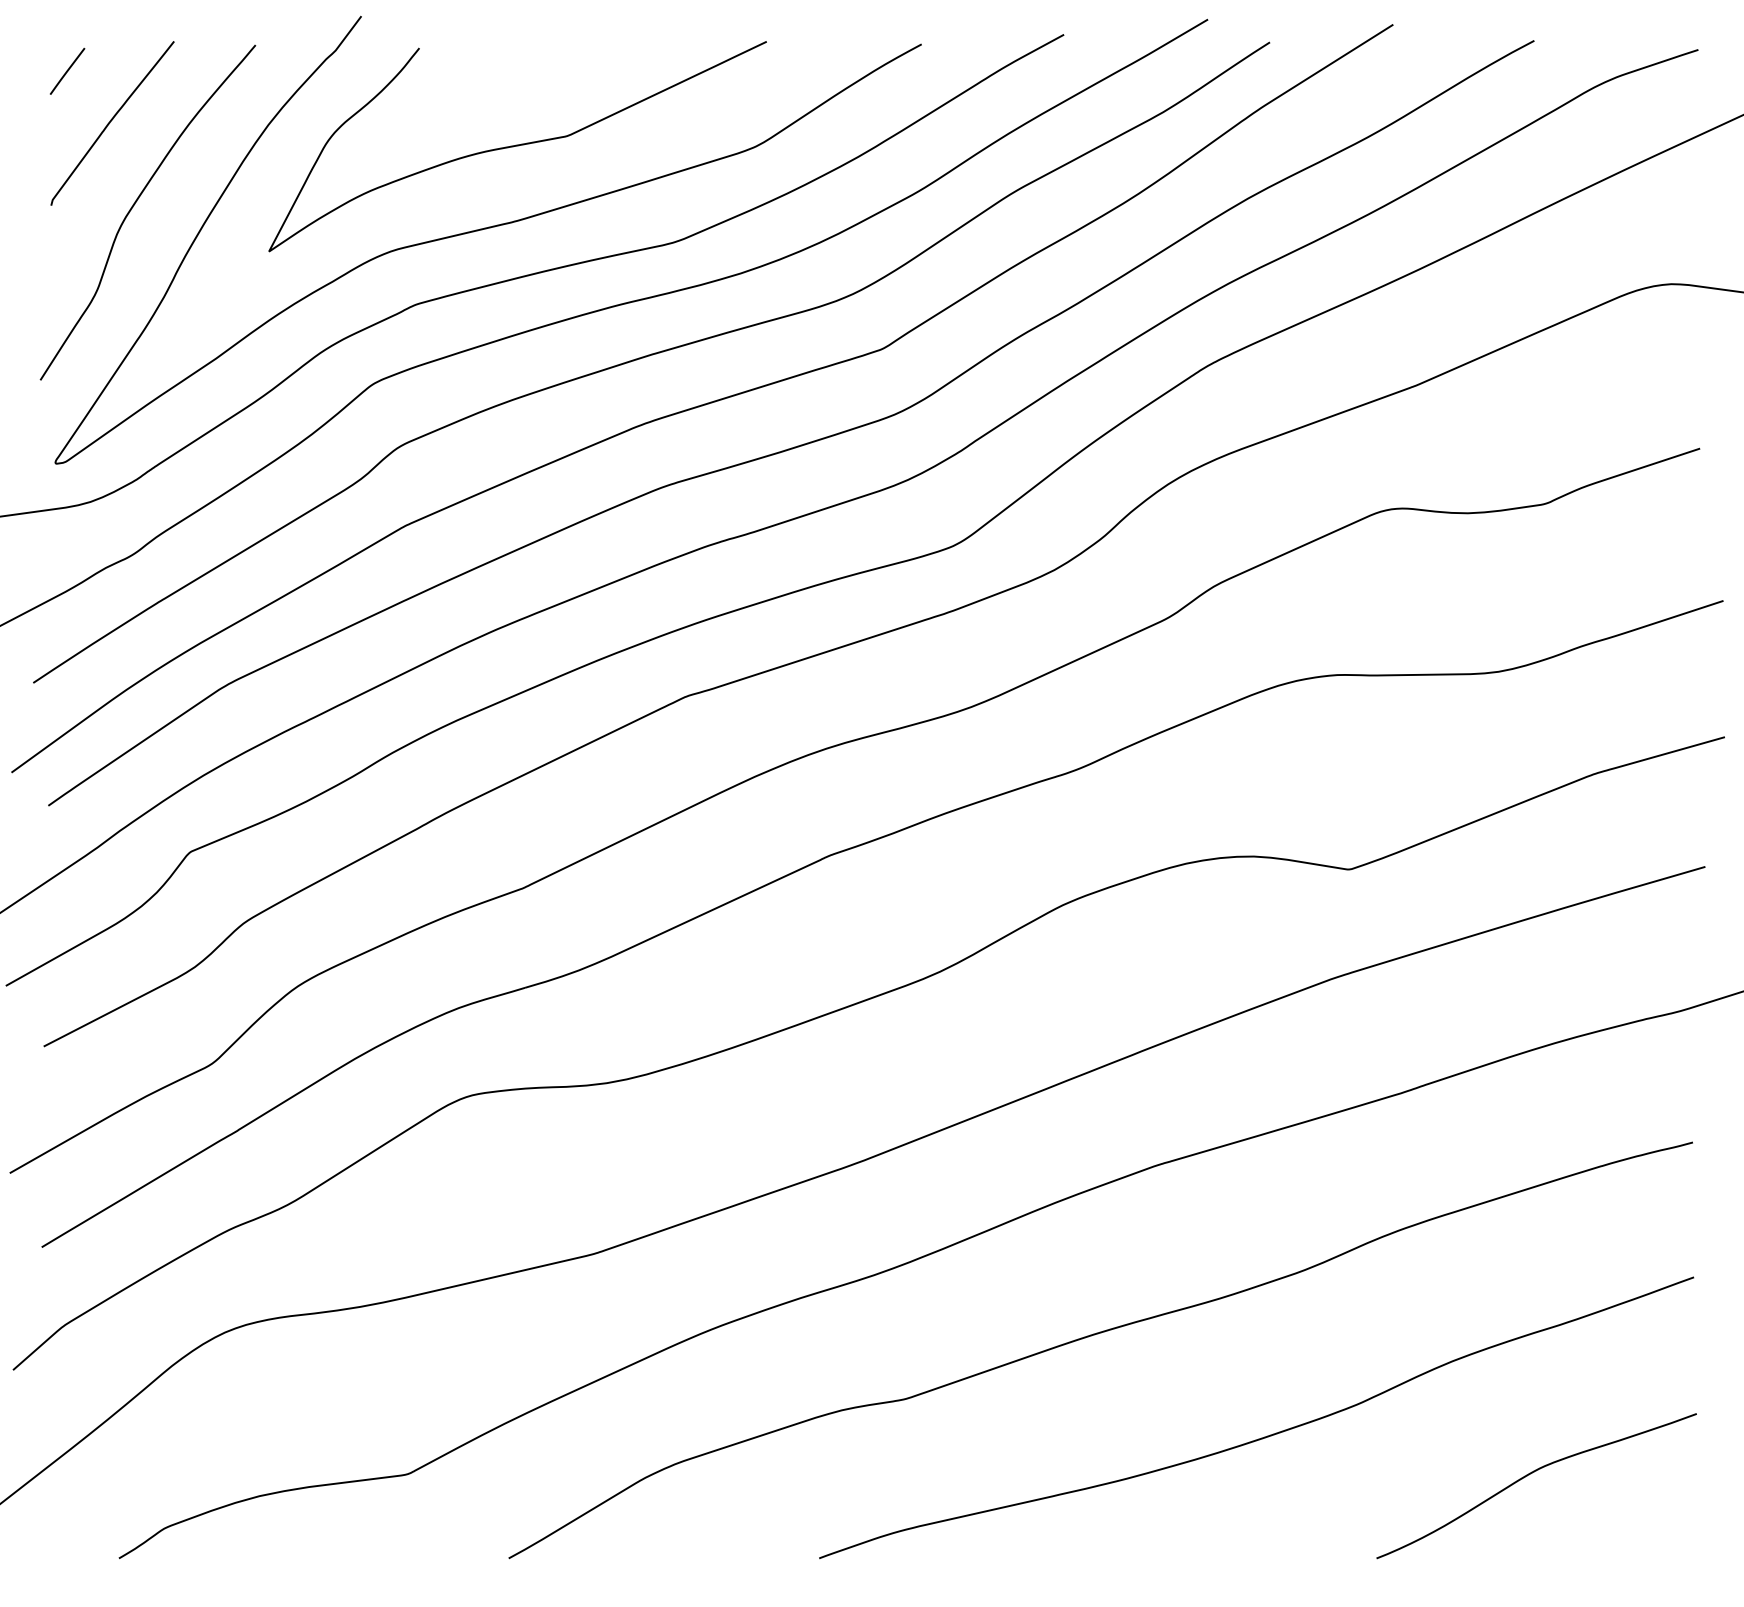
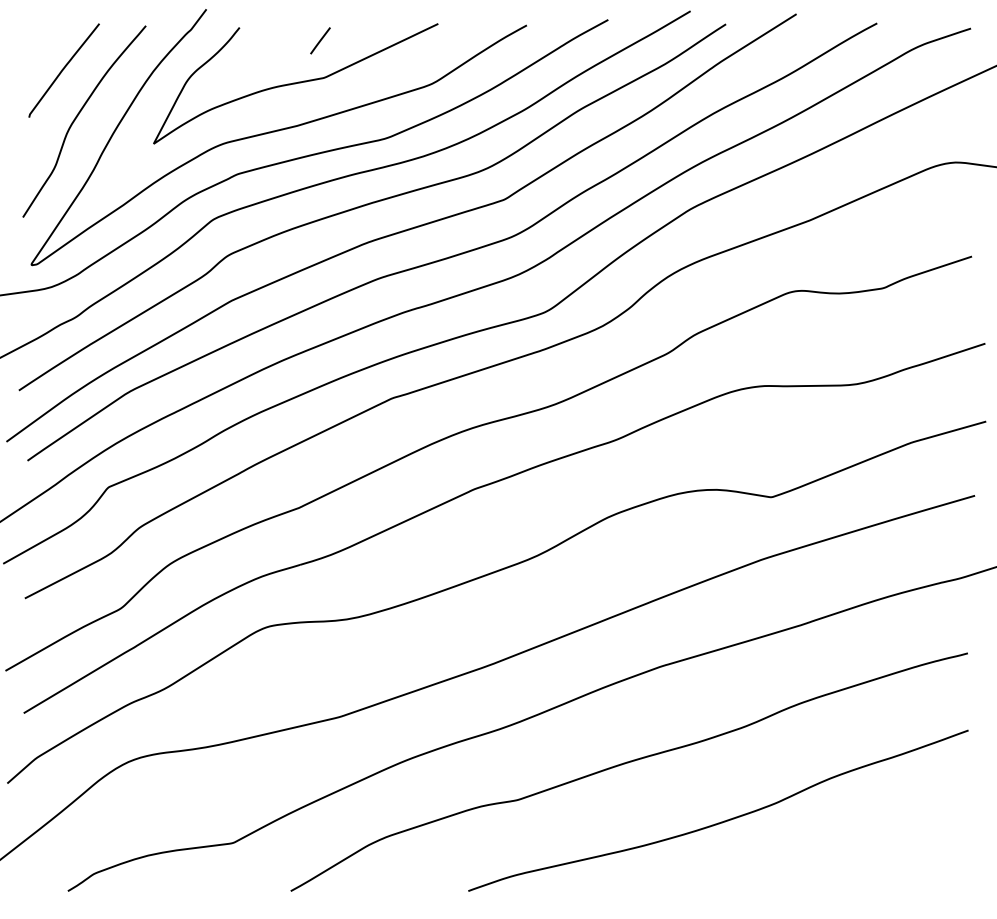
line: (67, 70) -> (320, 40), moved
curve: (1531, 1475) -> (875, 843), removed

